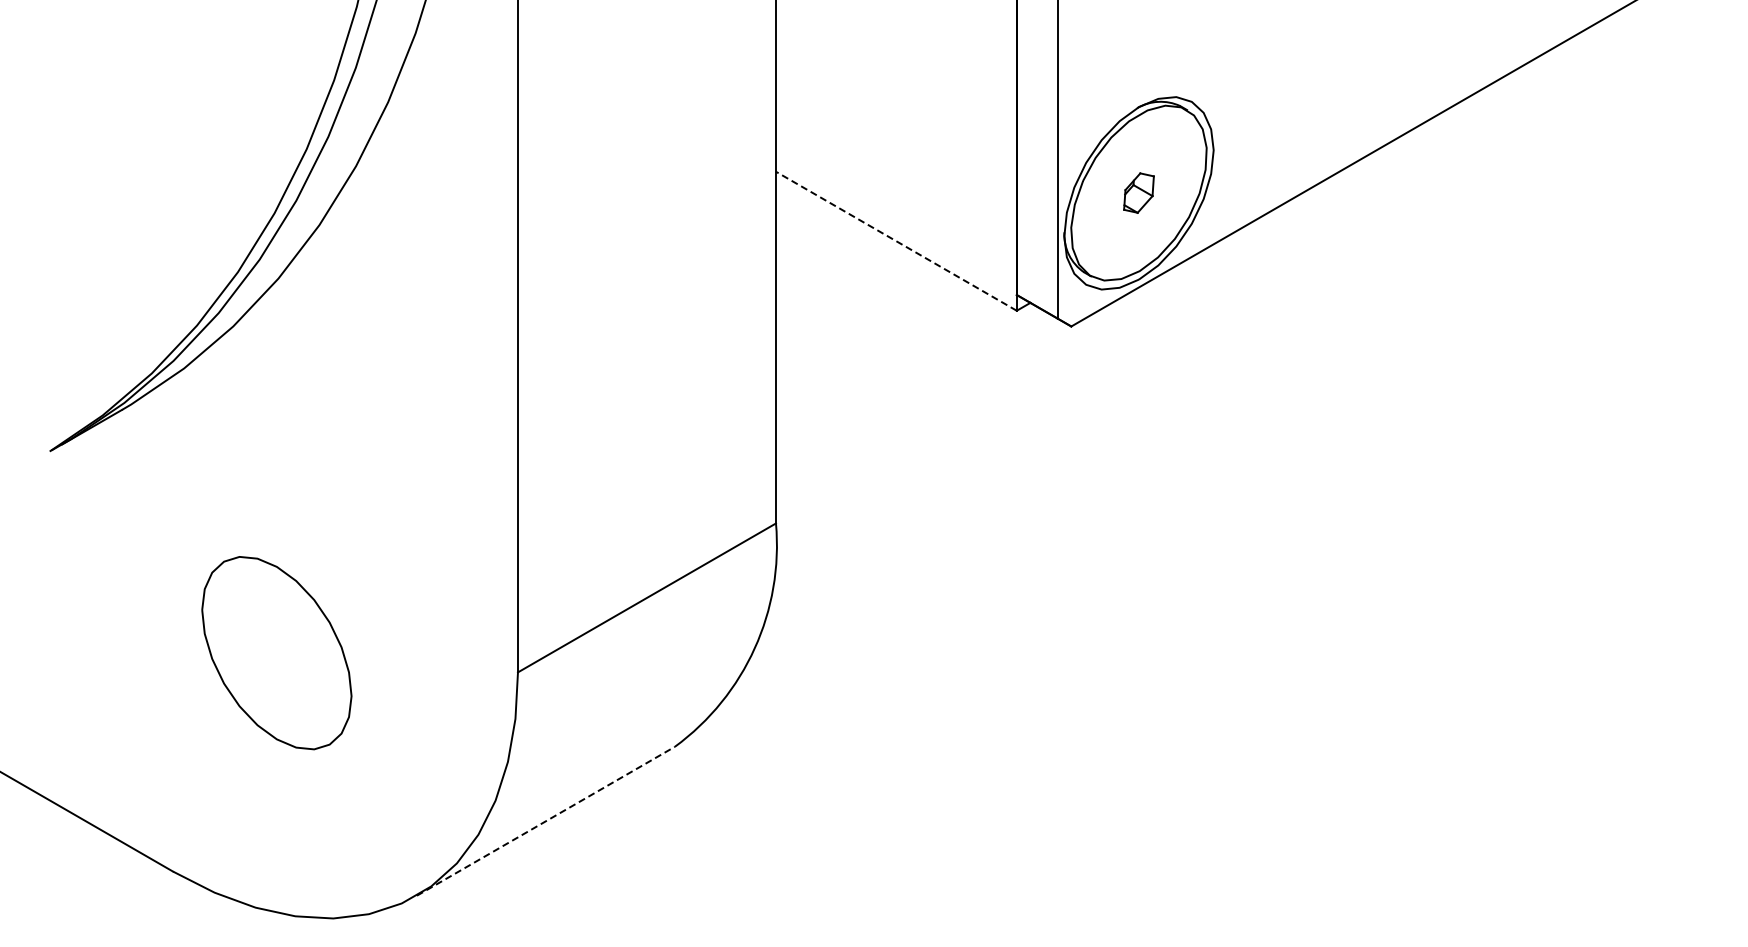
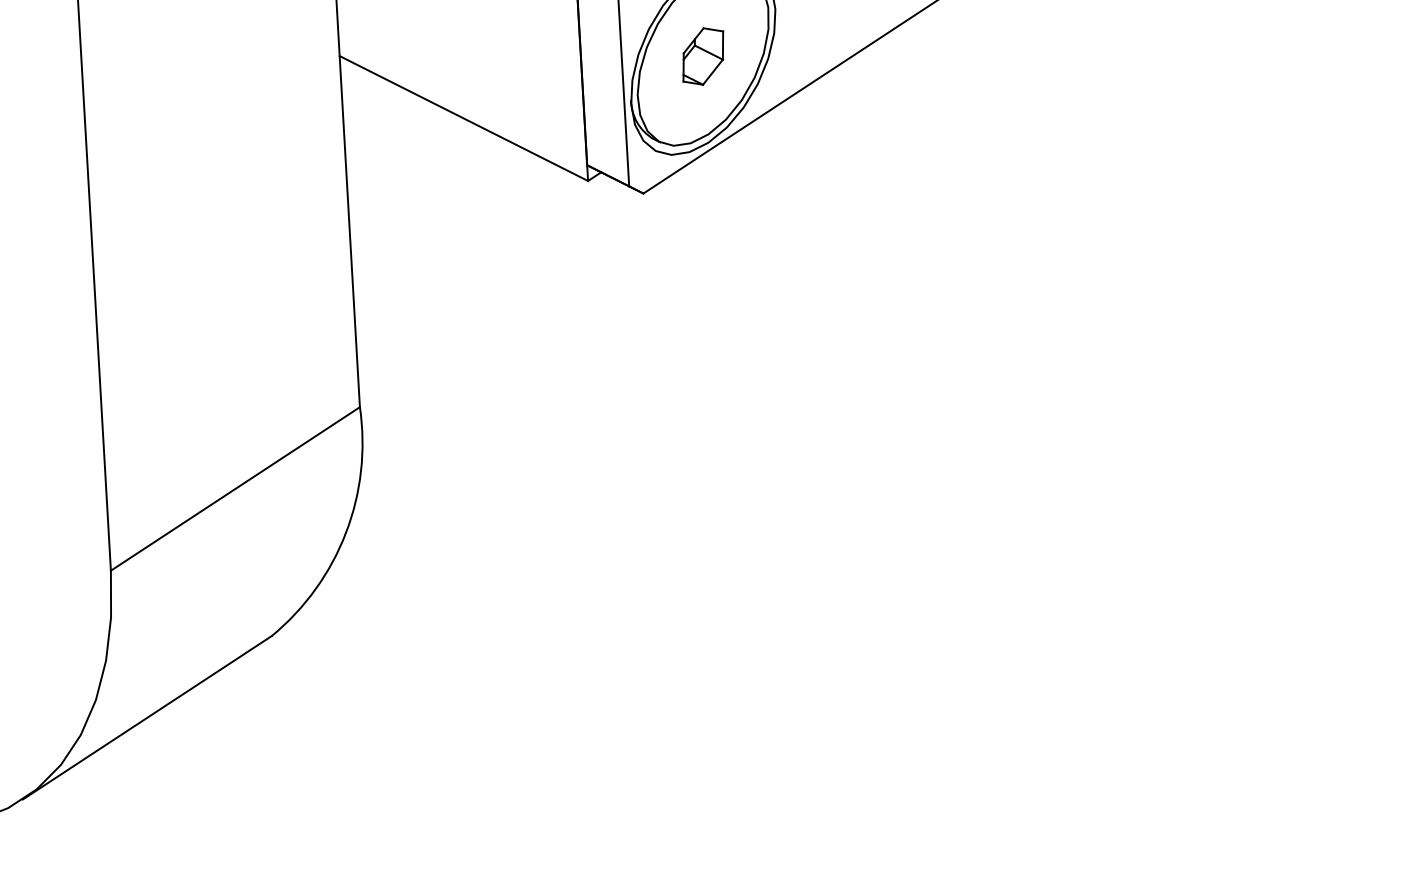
part: (1138, 192) -> (702, 55), size x1.43
line: (895, 241) -> (463, 118), dashed -> solid
line: (545, 821) -> (146, 718), dashed -> solid

